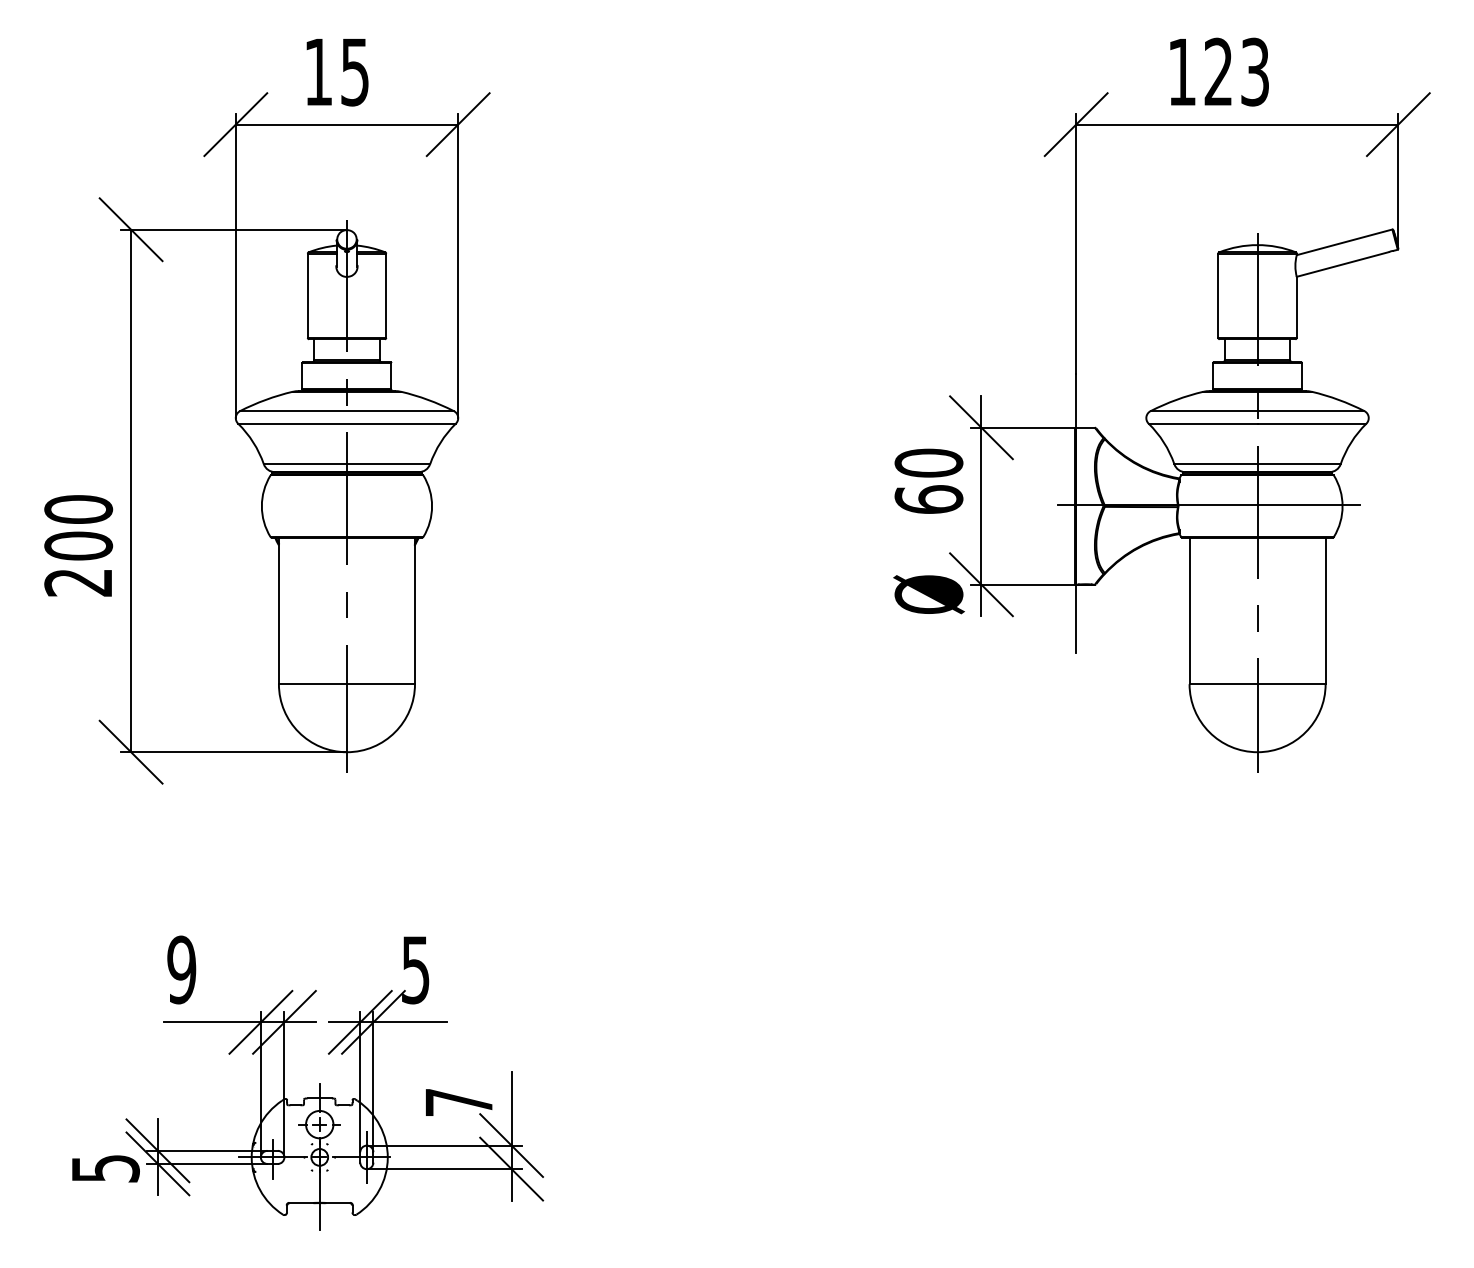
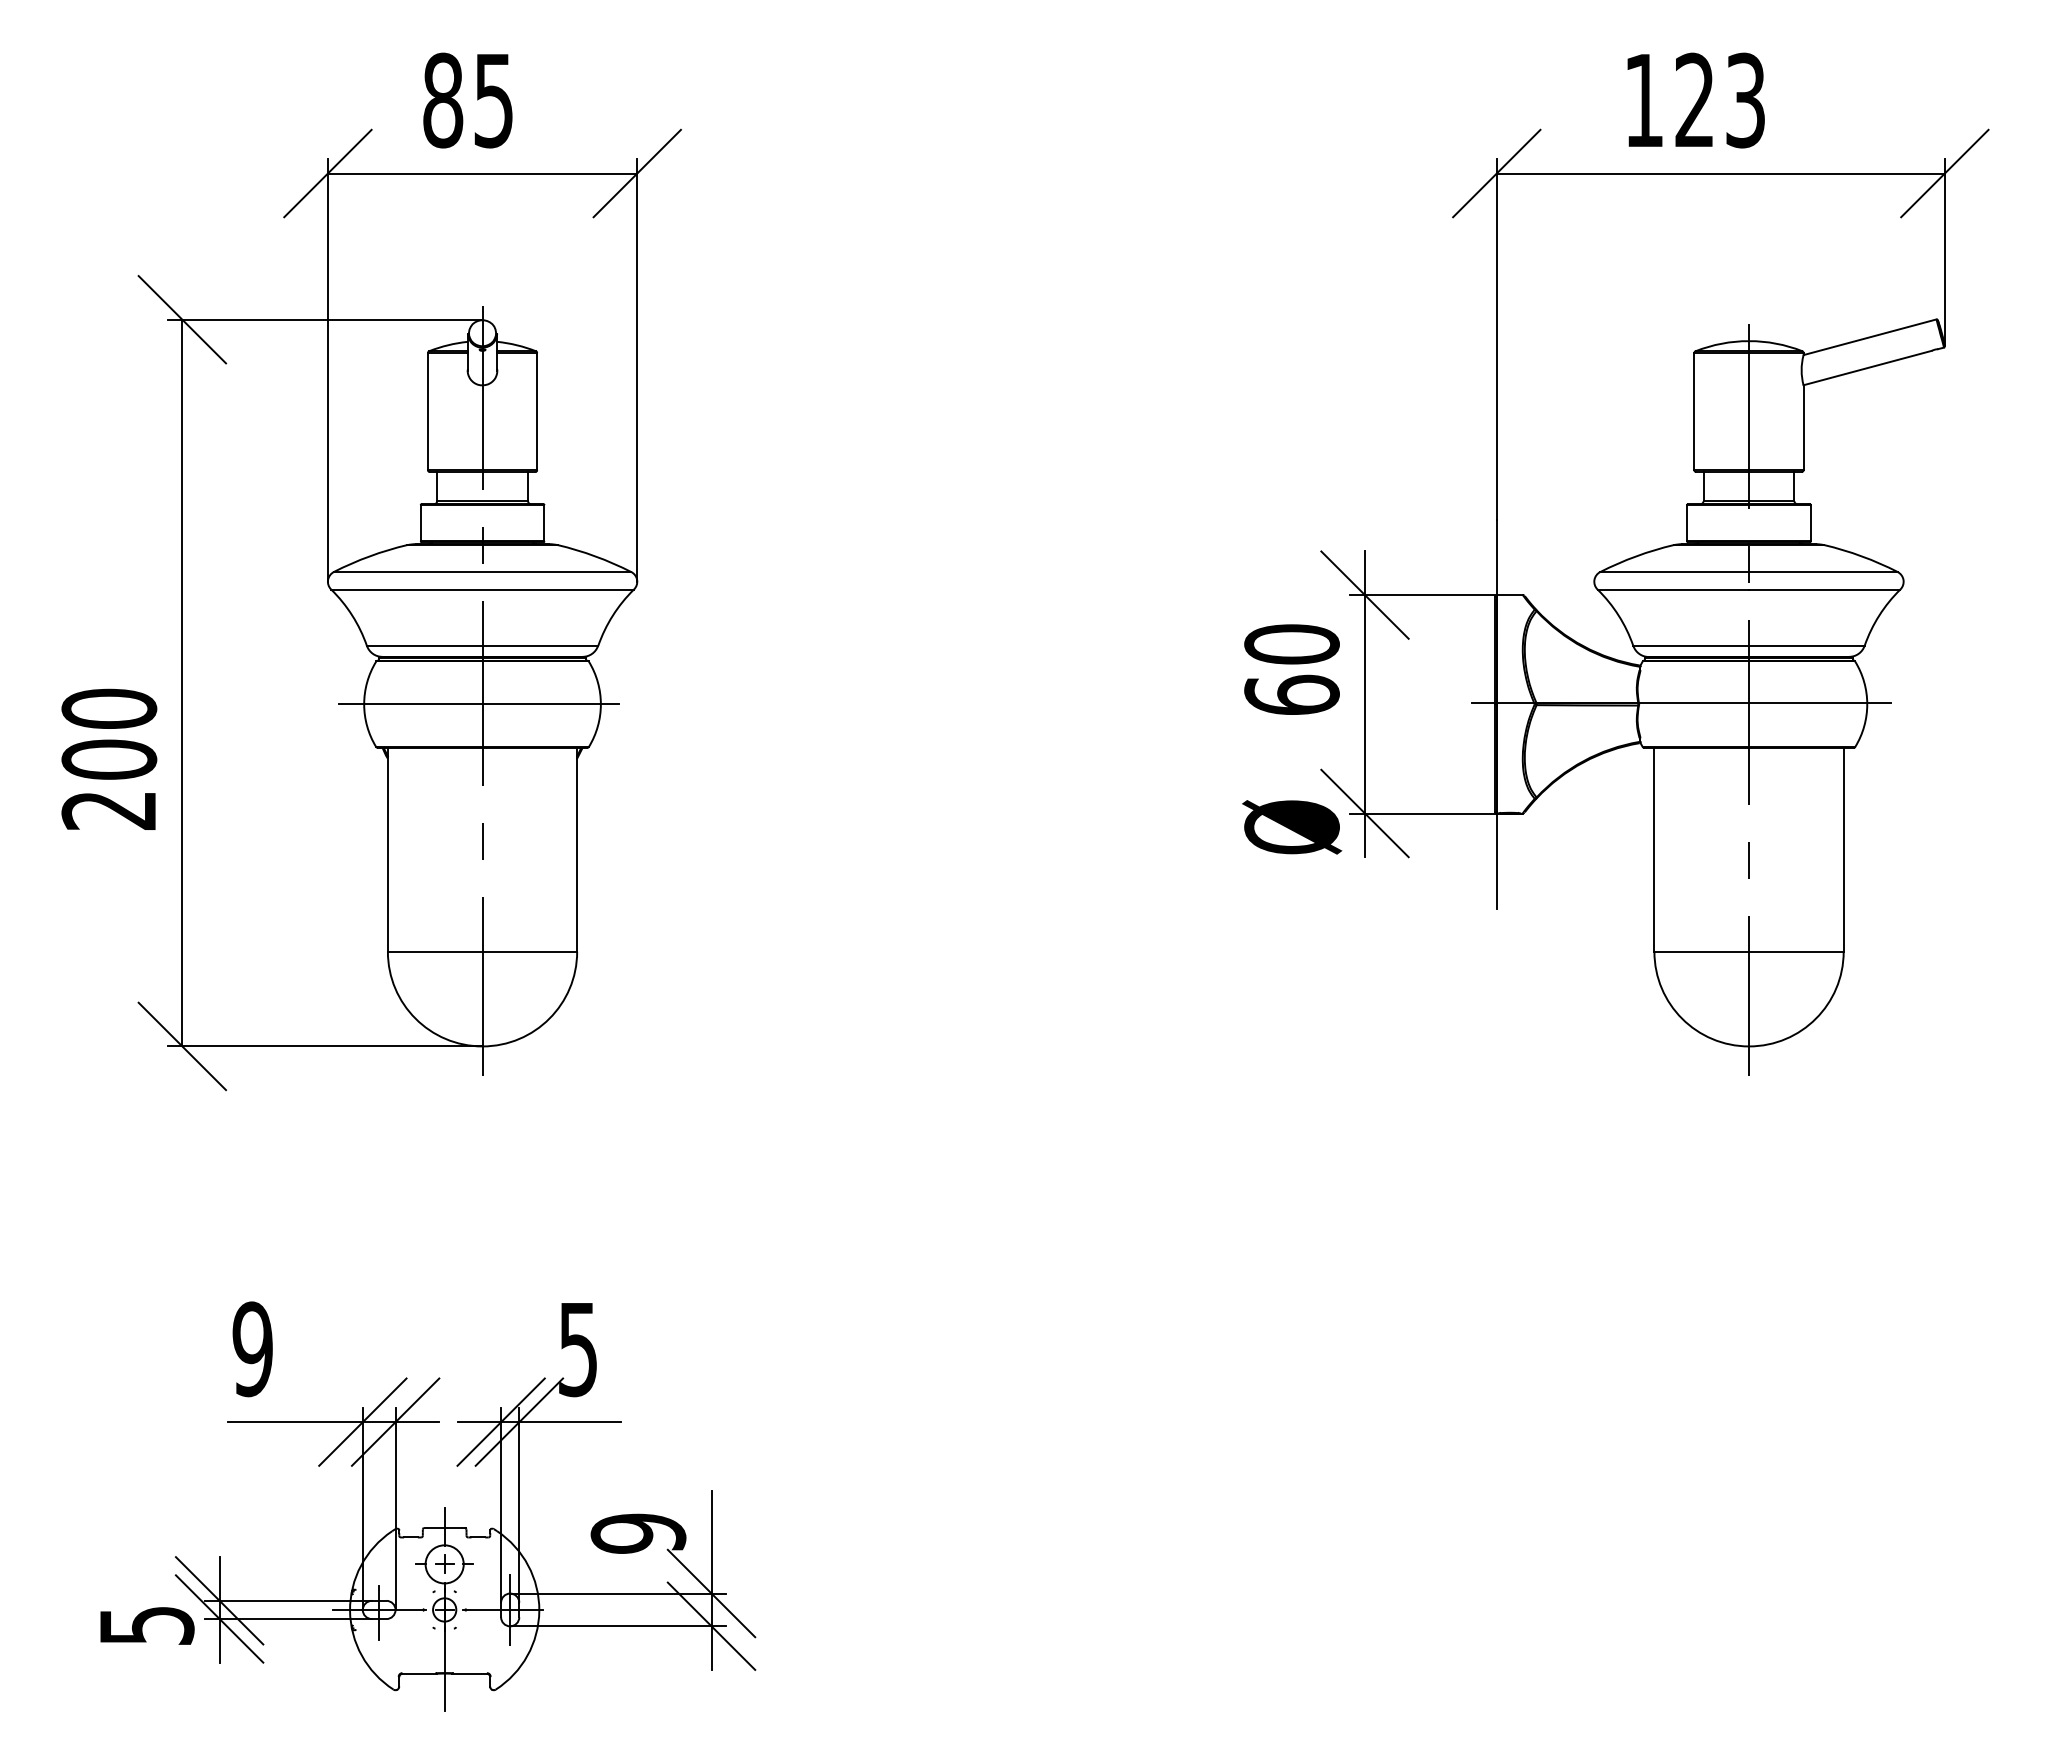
text: (318, 72) -> (443, 100), 15 -> 85
line: (344, 506) -> (479, 704), added
text: (459, 1102) -> (638, 1533), 7 -> 9

